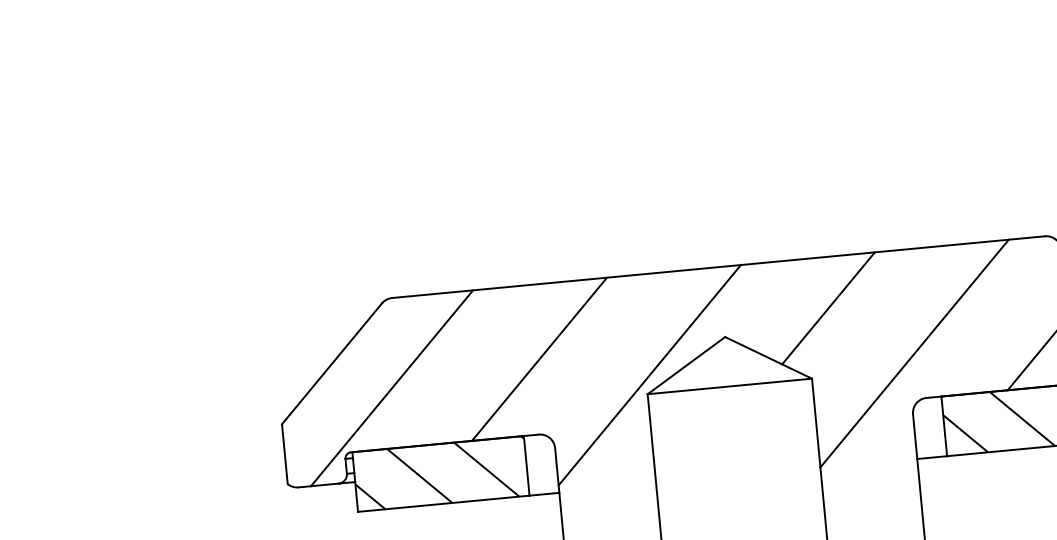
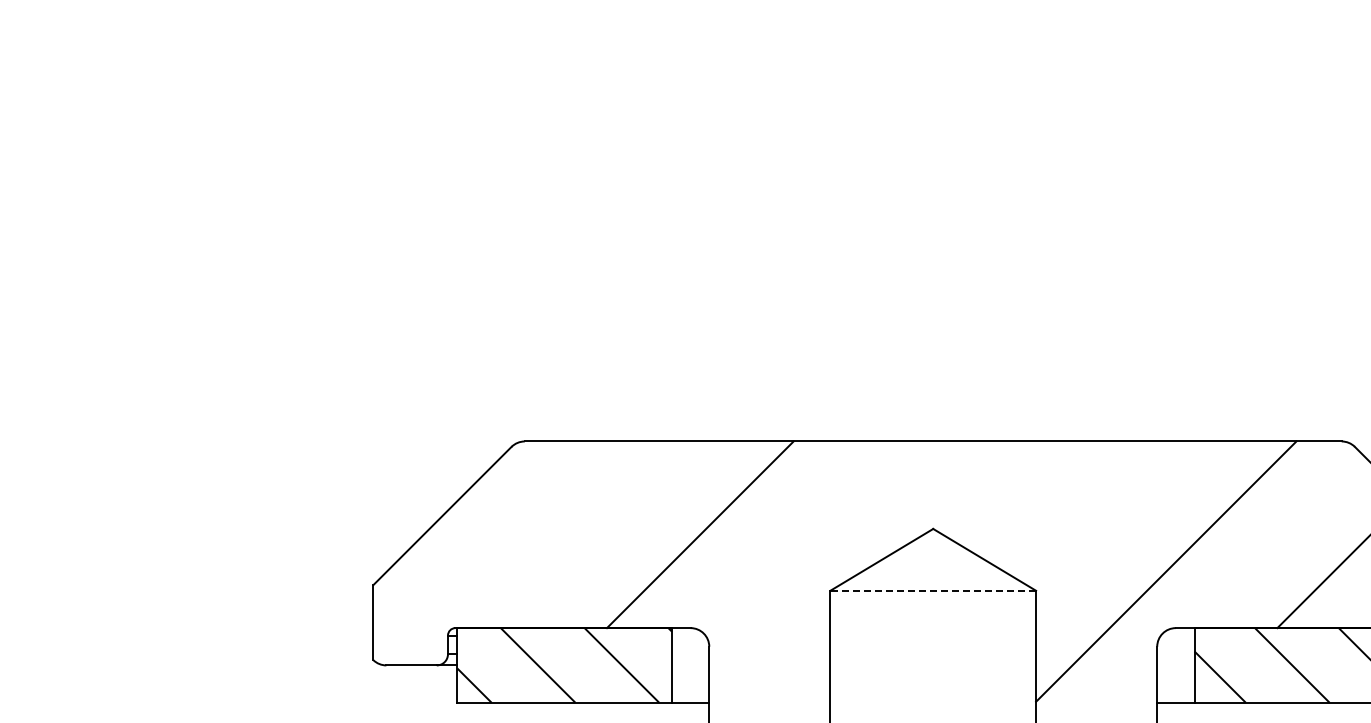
line: (828, 308) -> (1064, 505), removed
line: (649, 375) -> (835, 567), removed
line: (730, 386) -> (933, 590), solid -> dashed
line: (392, 388) -> (514, 553), removed

